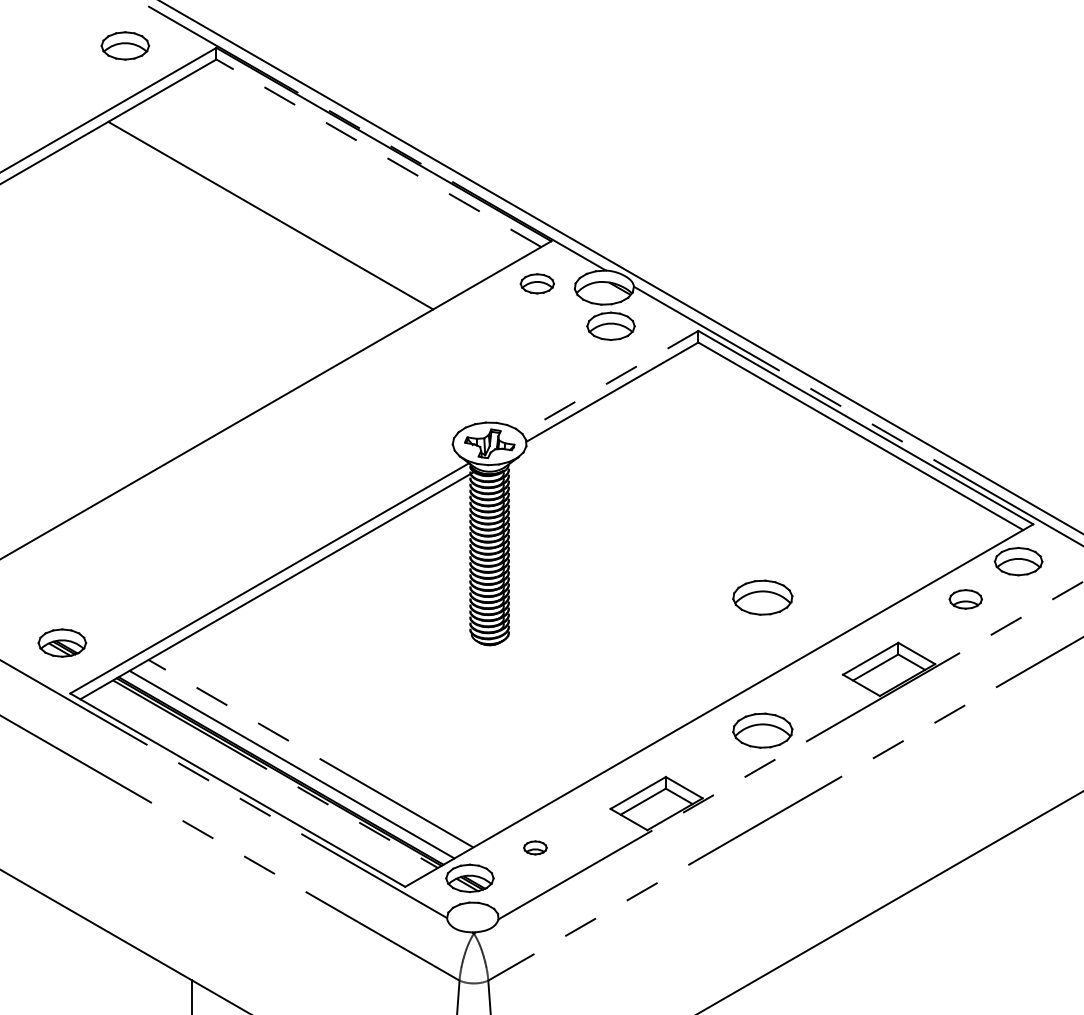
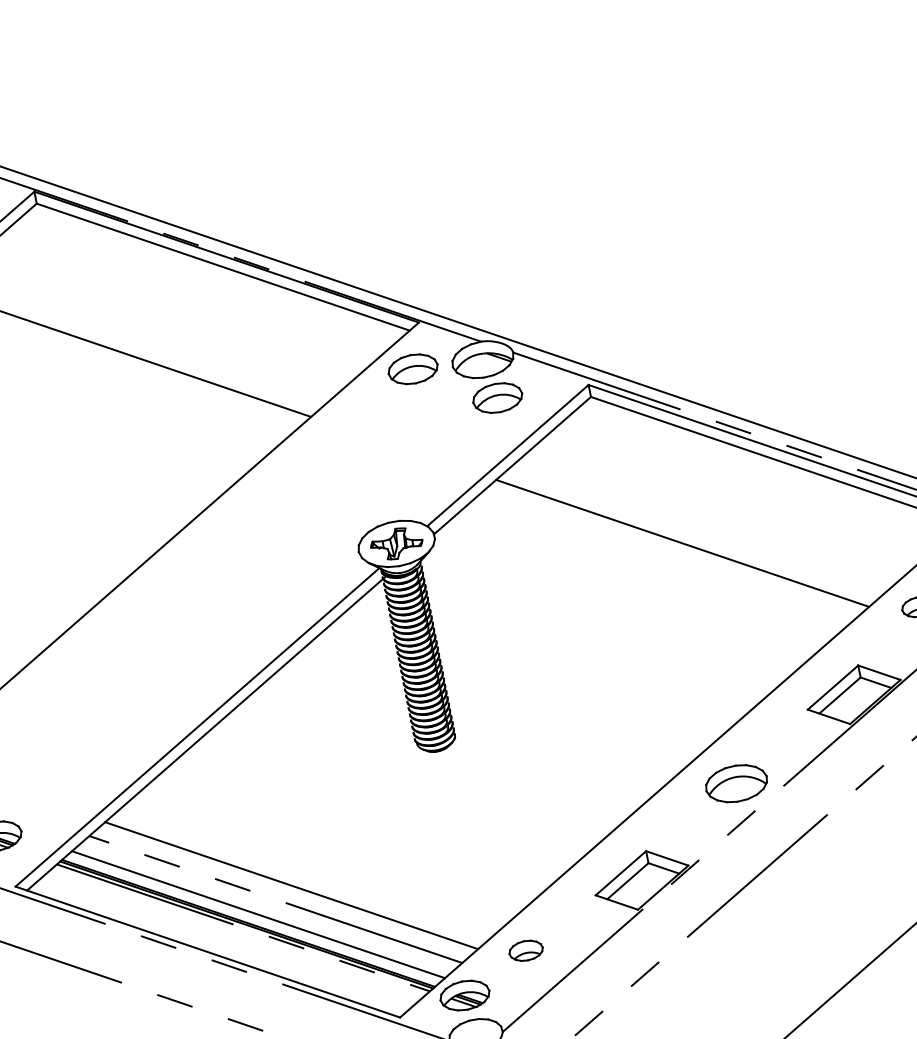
line: (378, 153) -> (222, 267), dashed -> solid
part: (537, 283) -> (413, 368), size x1.43
line: (609, 382) -> (507, 456), dashed -> solid
line: (756, 496) -> (682, 543), added
part: (762, 597) -> (709, 646), removed
line: (327, 743) -> (290, 885), added
part: (535, 847) -> (526, 950), size x1.43

